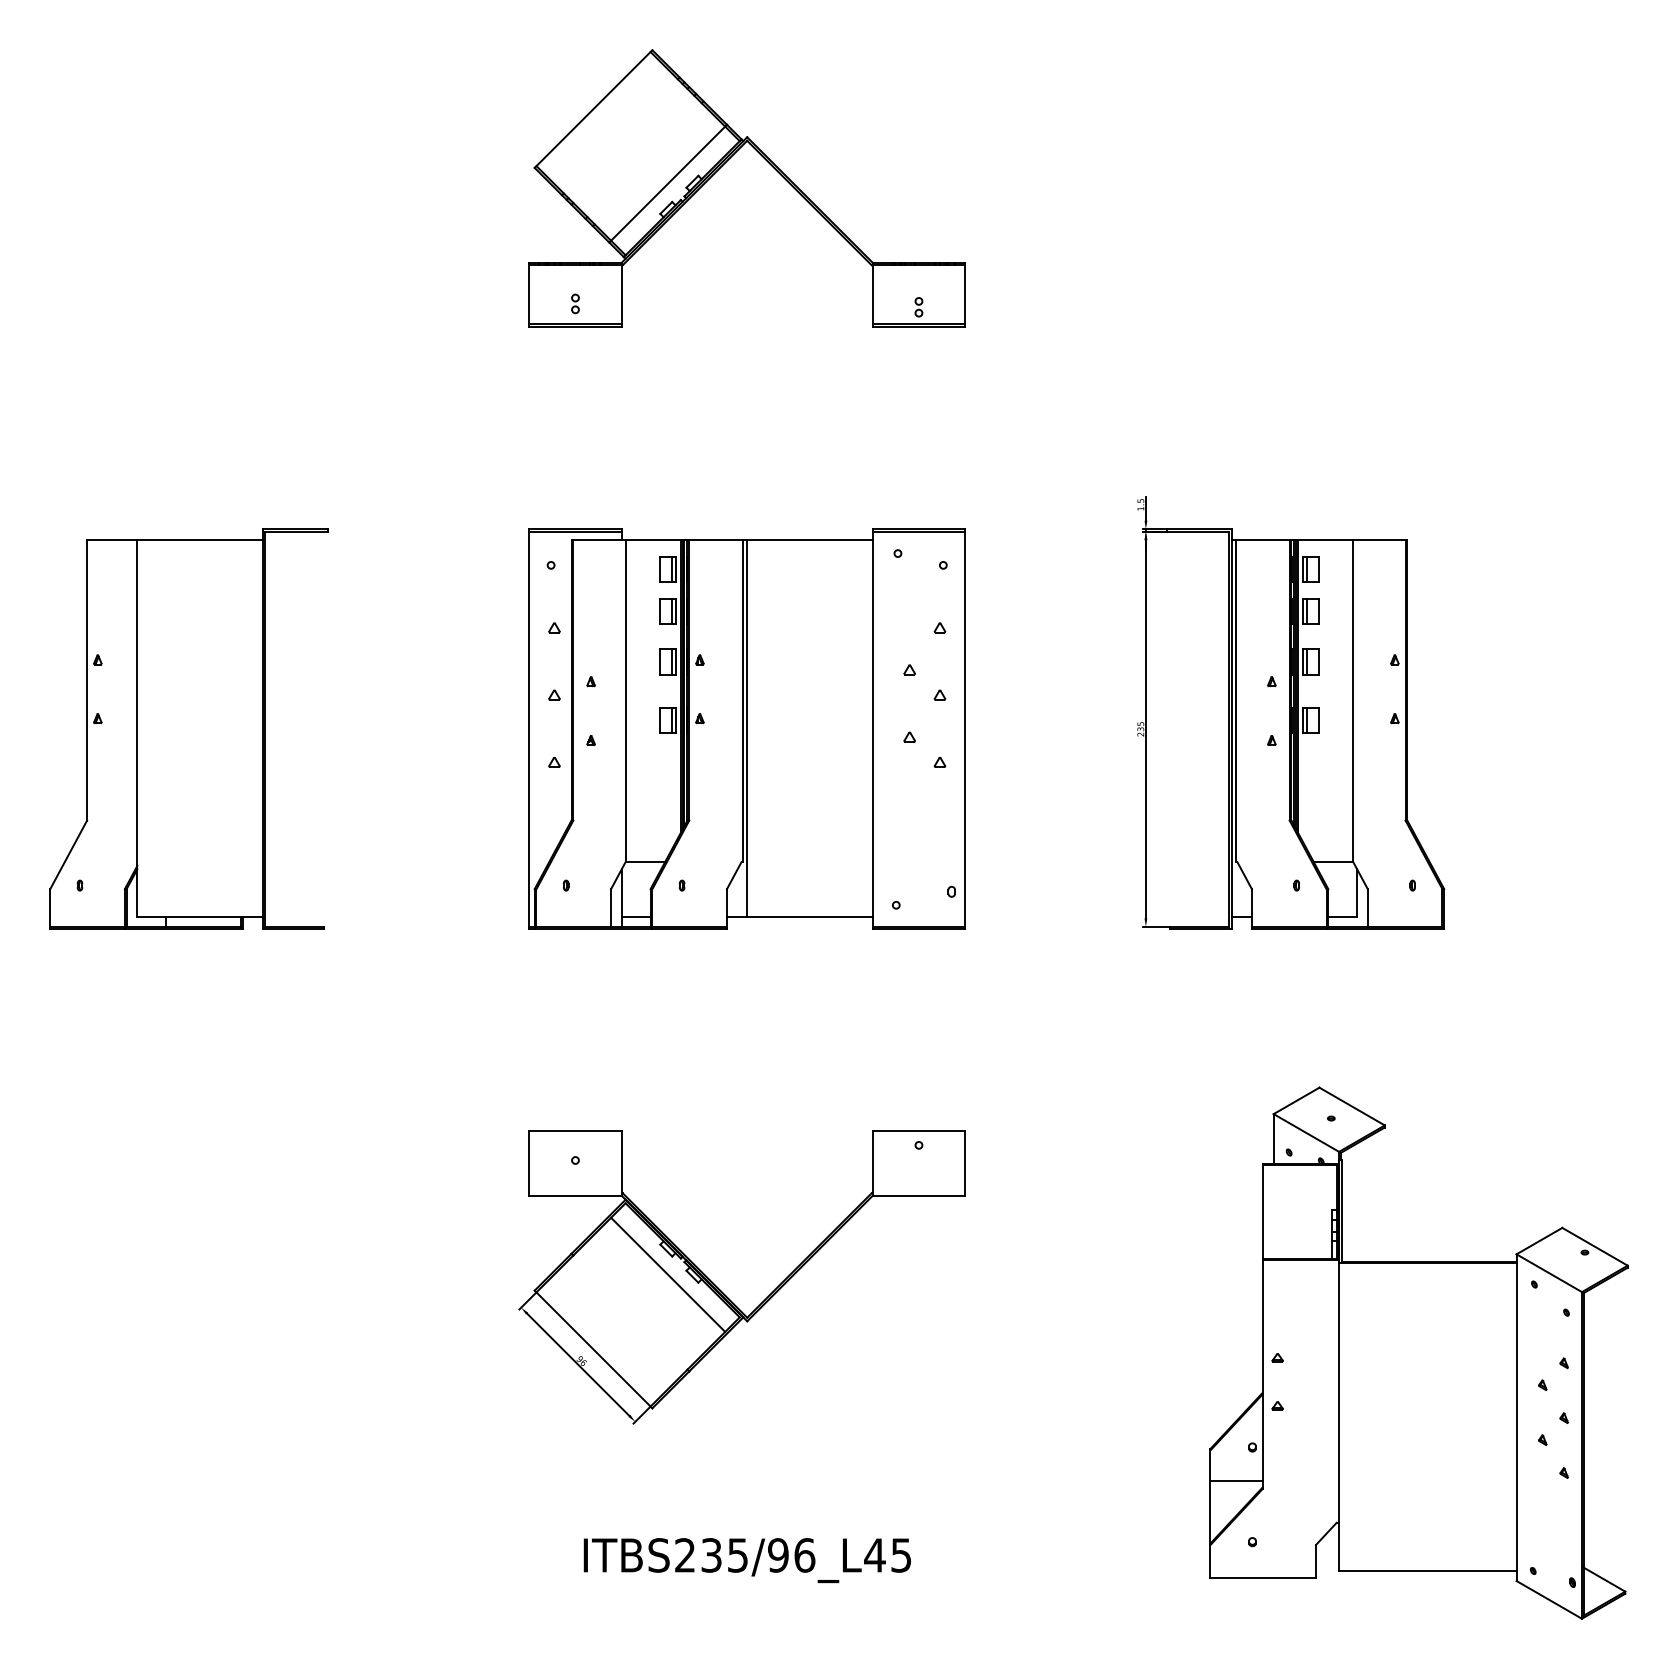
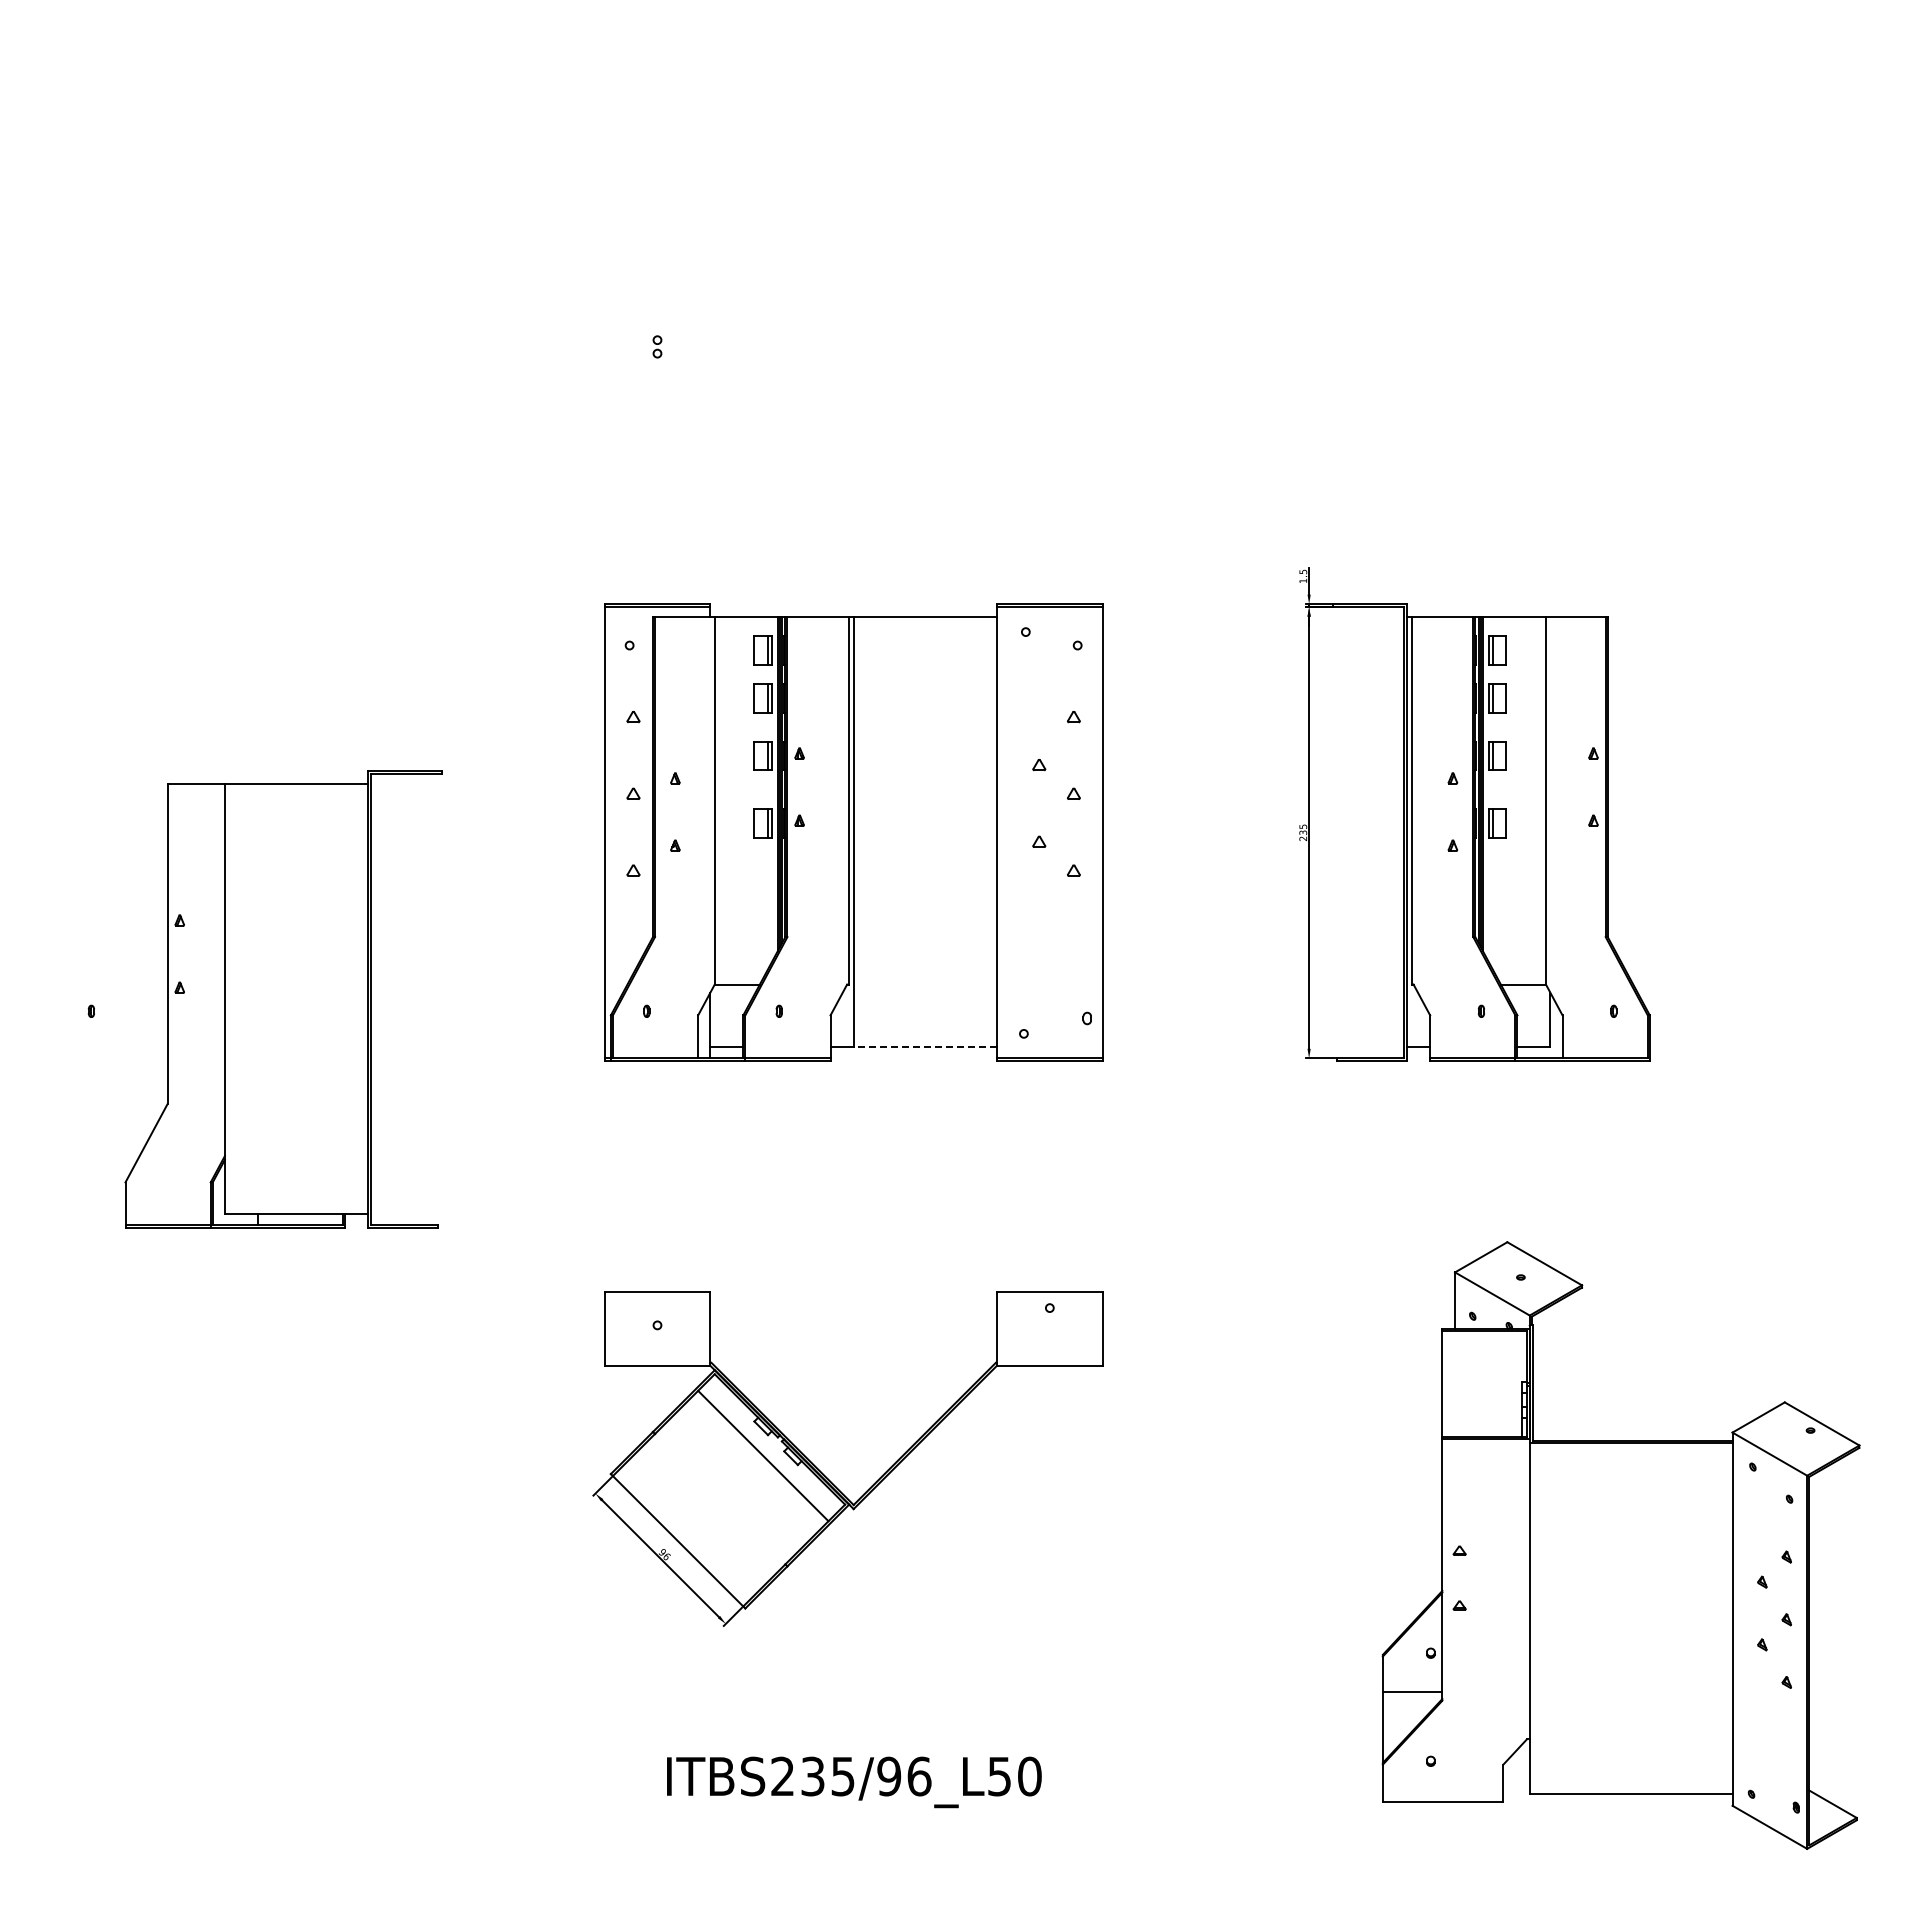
part: (724, 165) -> (827, 188), removed
part: (188, 729) -> (283, 999), moved
line: (810, 917) -> (925, 1047), solid -> dashed
text: (888, 1555) -> (1014, 1776), ITBS235/96_L45 -> ITBS235/96_L50

